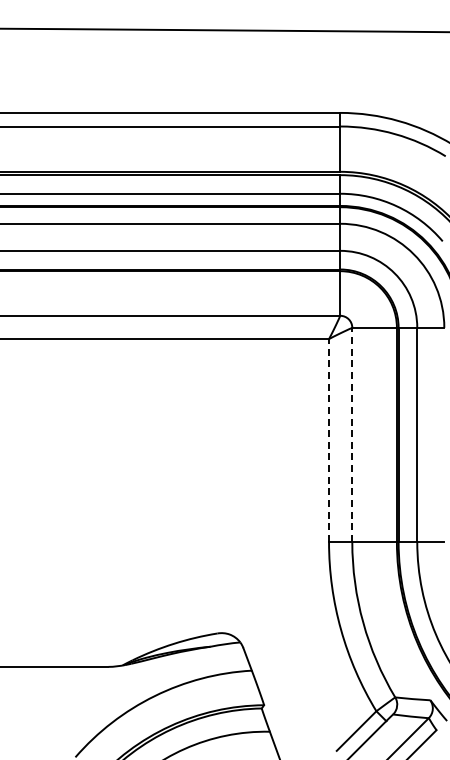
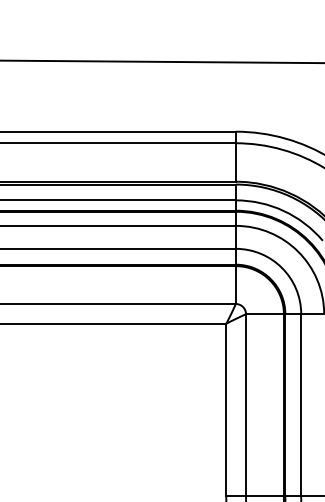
line: (352, 434) -> (246, 404), dashed -> solid
line: (329, 440) -> (226, 409), dashed -> solid

